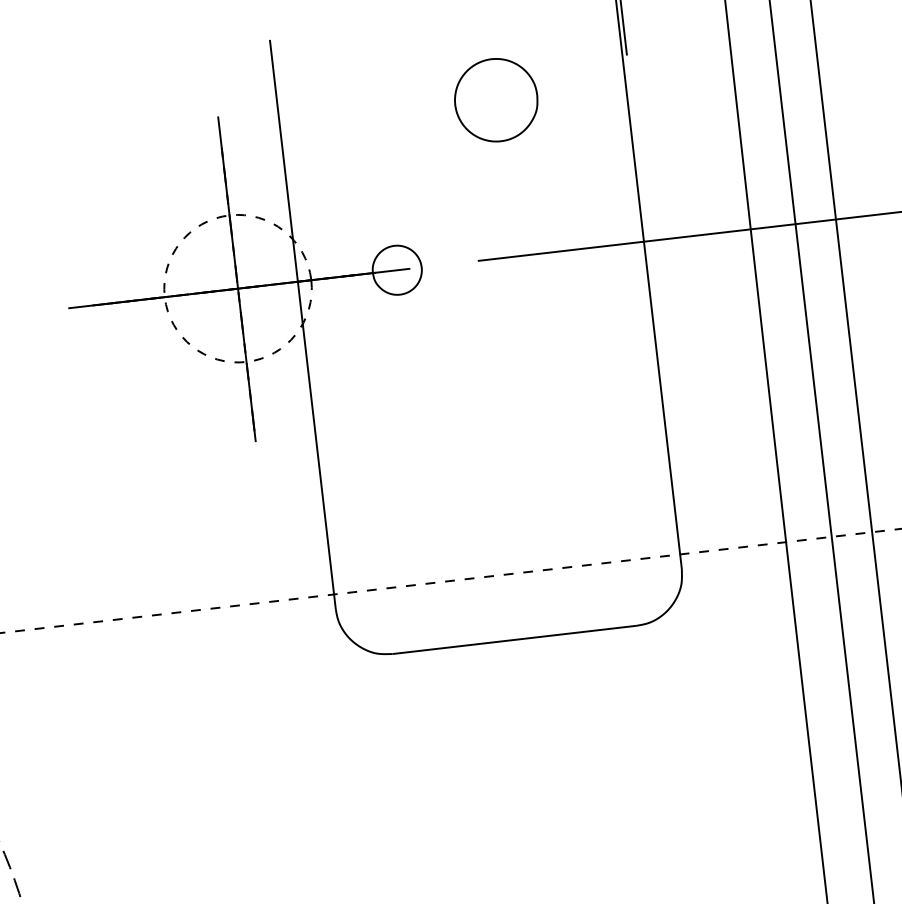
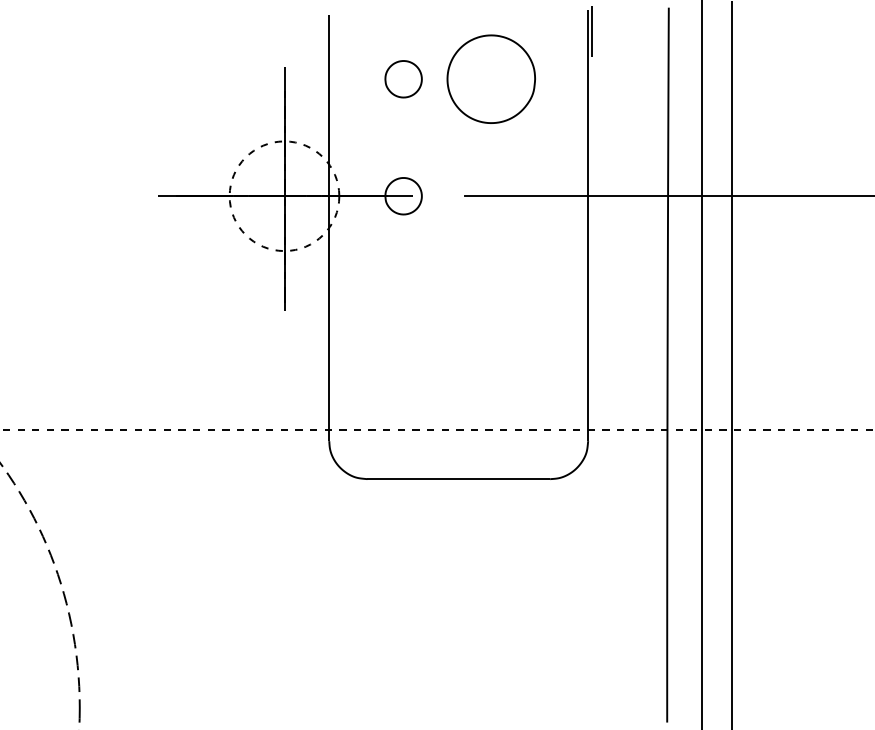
part: (495, 99) -> (490, 78), size x1.43
part: (379, 114) -> (403, 79), added

